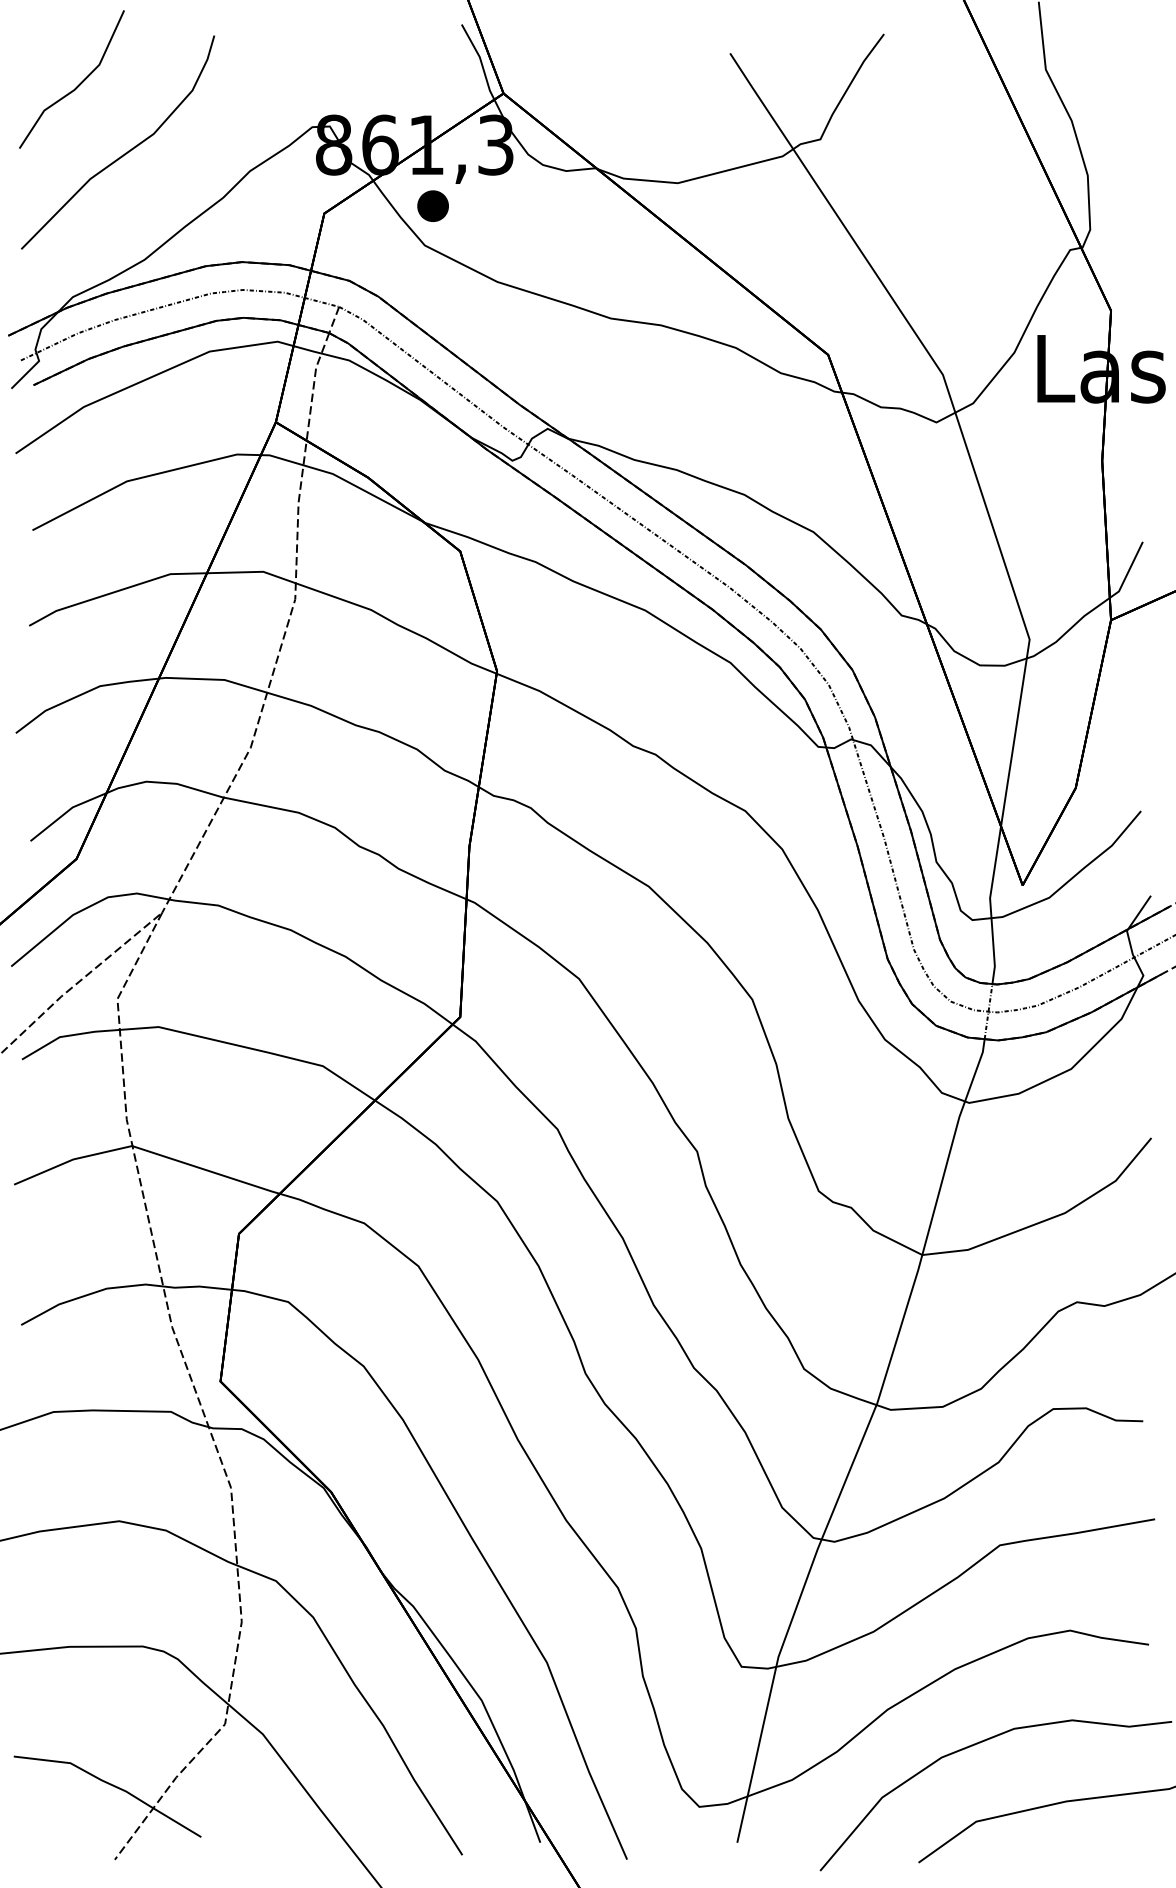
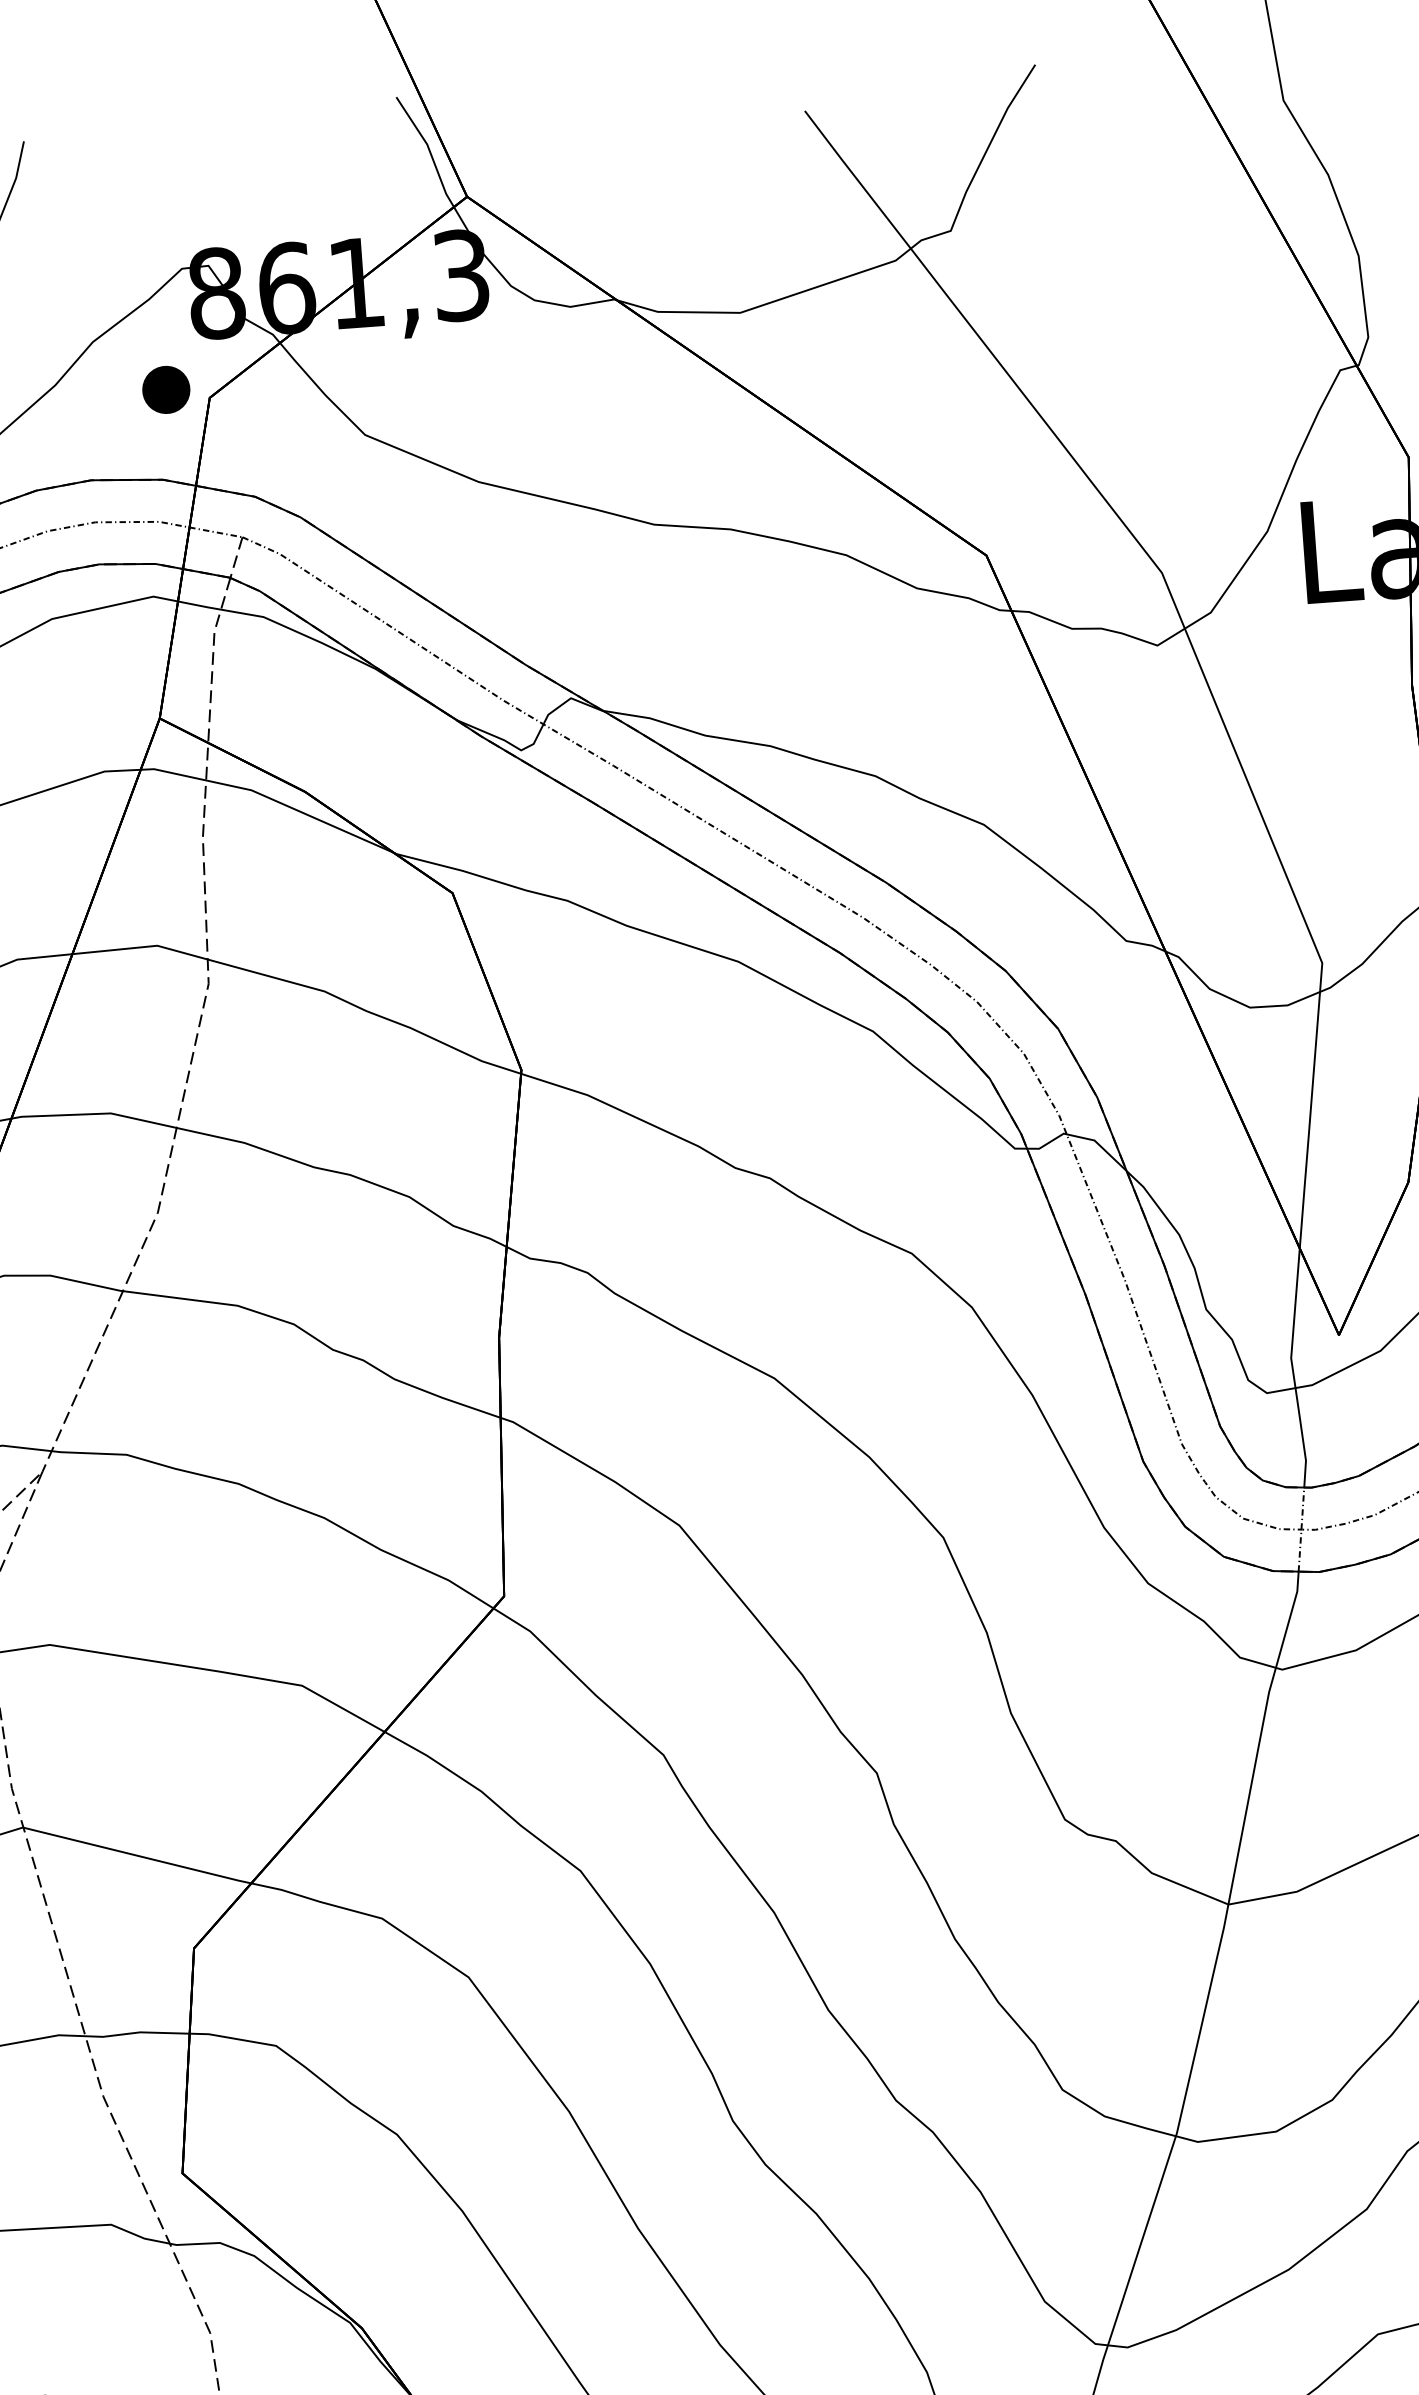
part: (432, 205) -> (165, 388), moved

